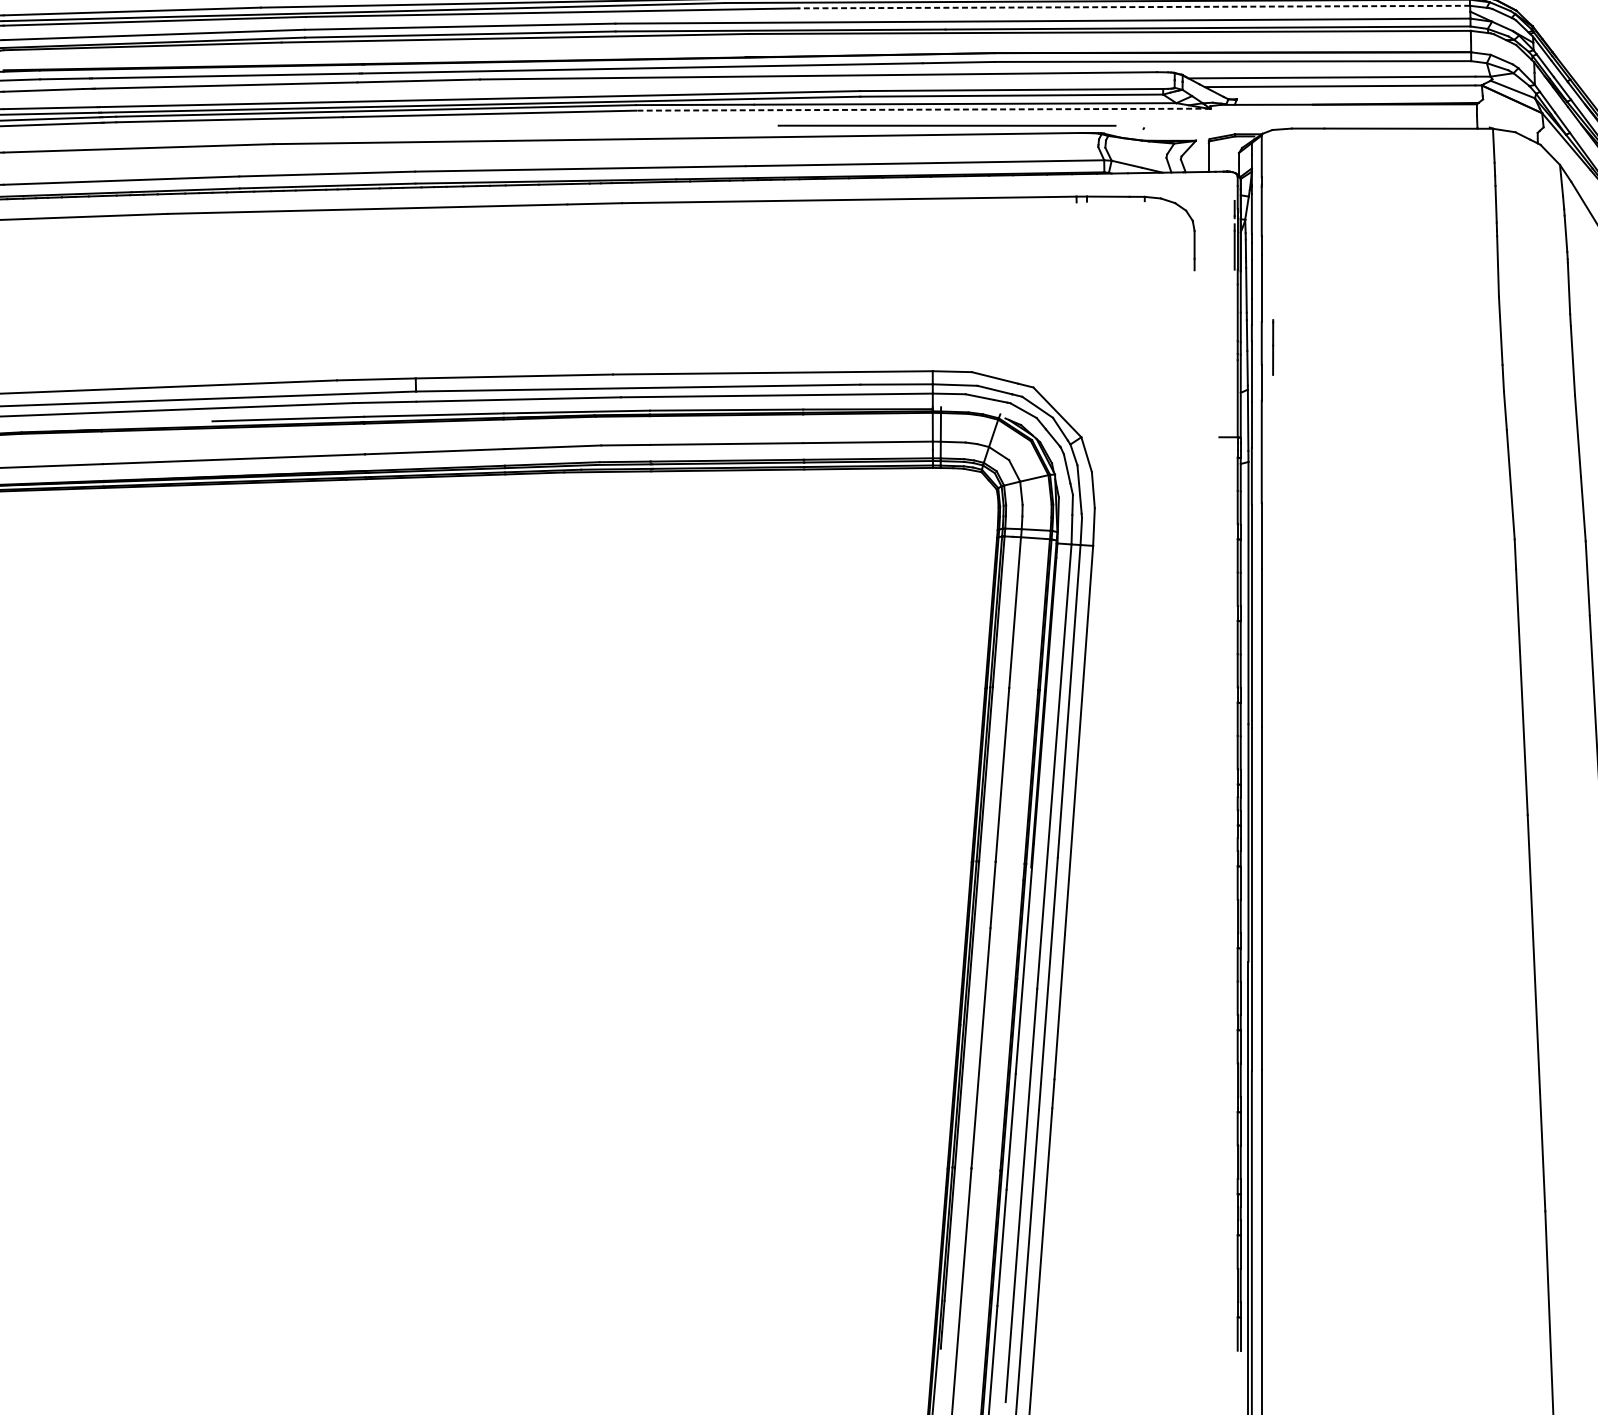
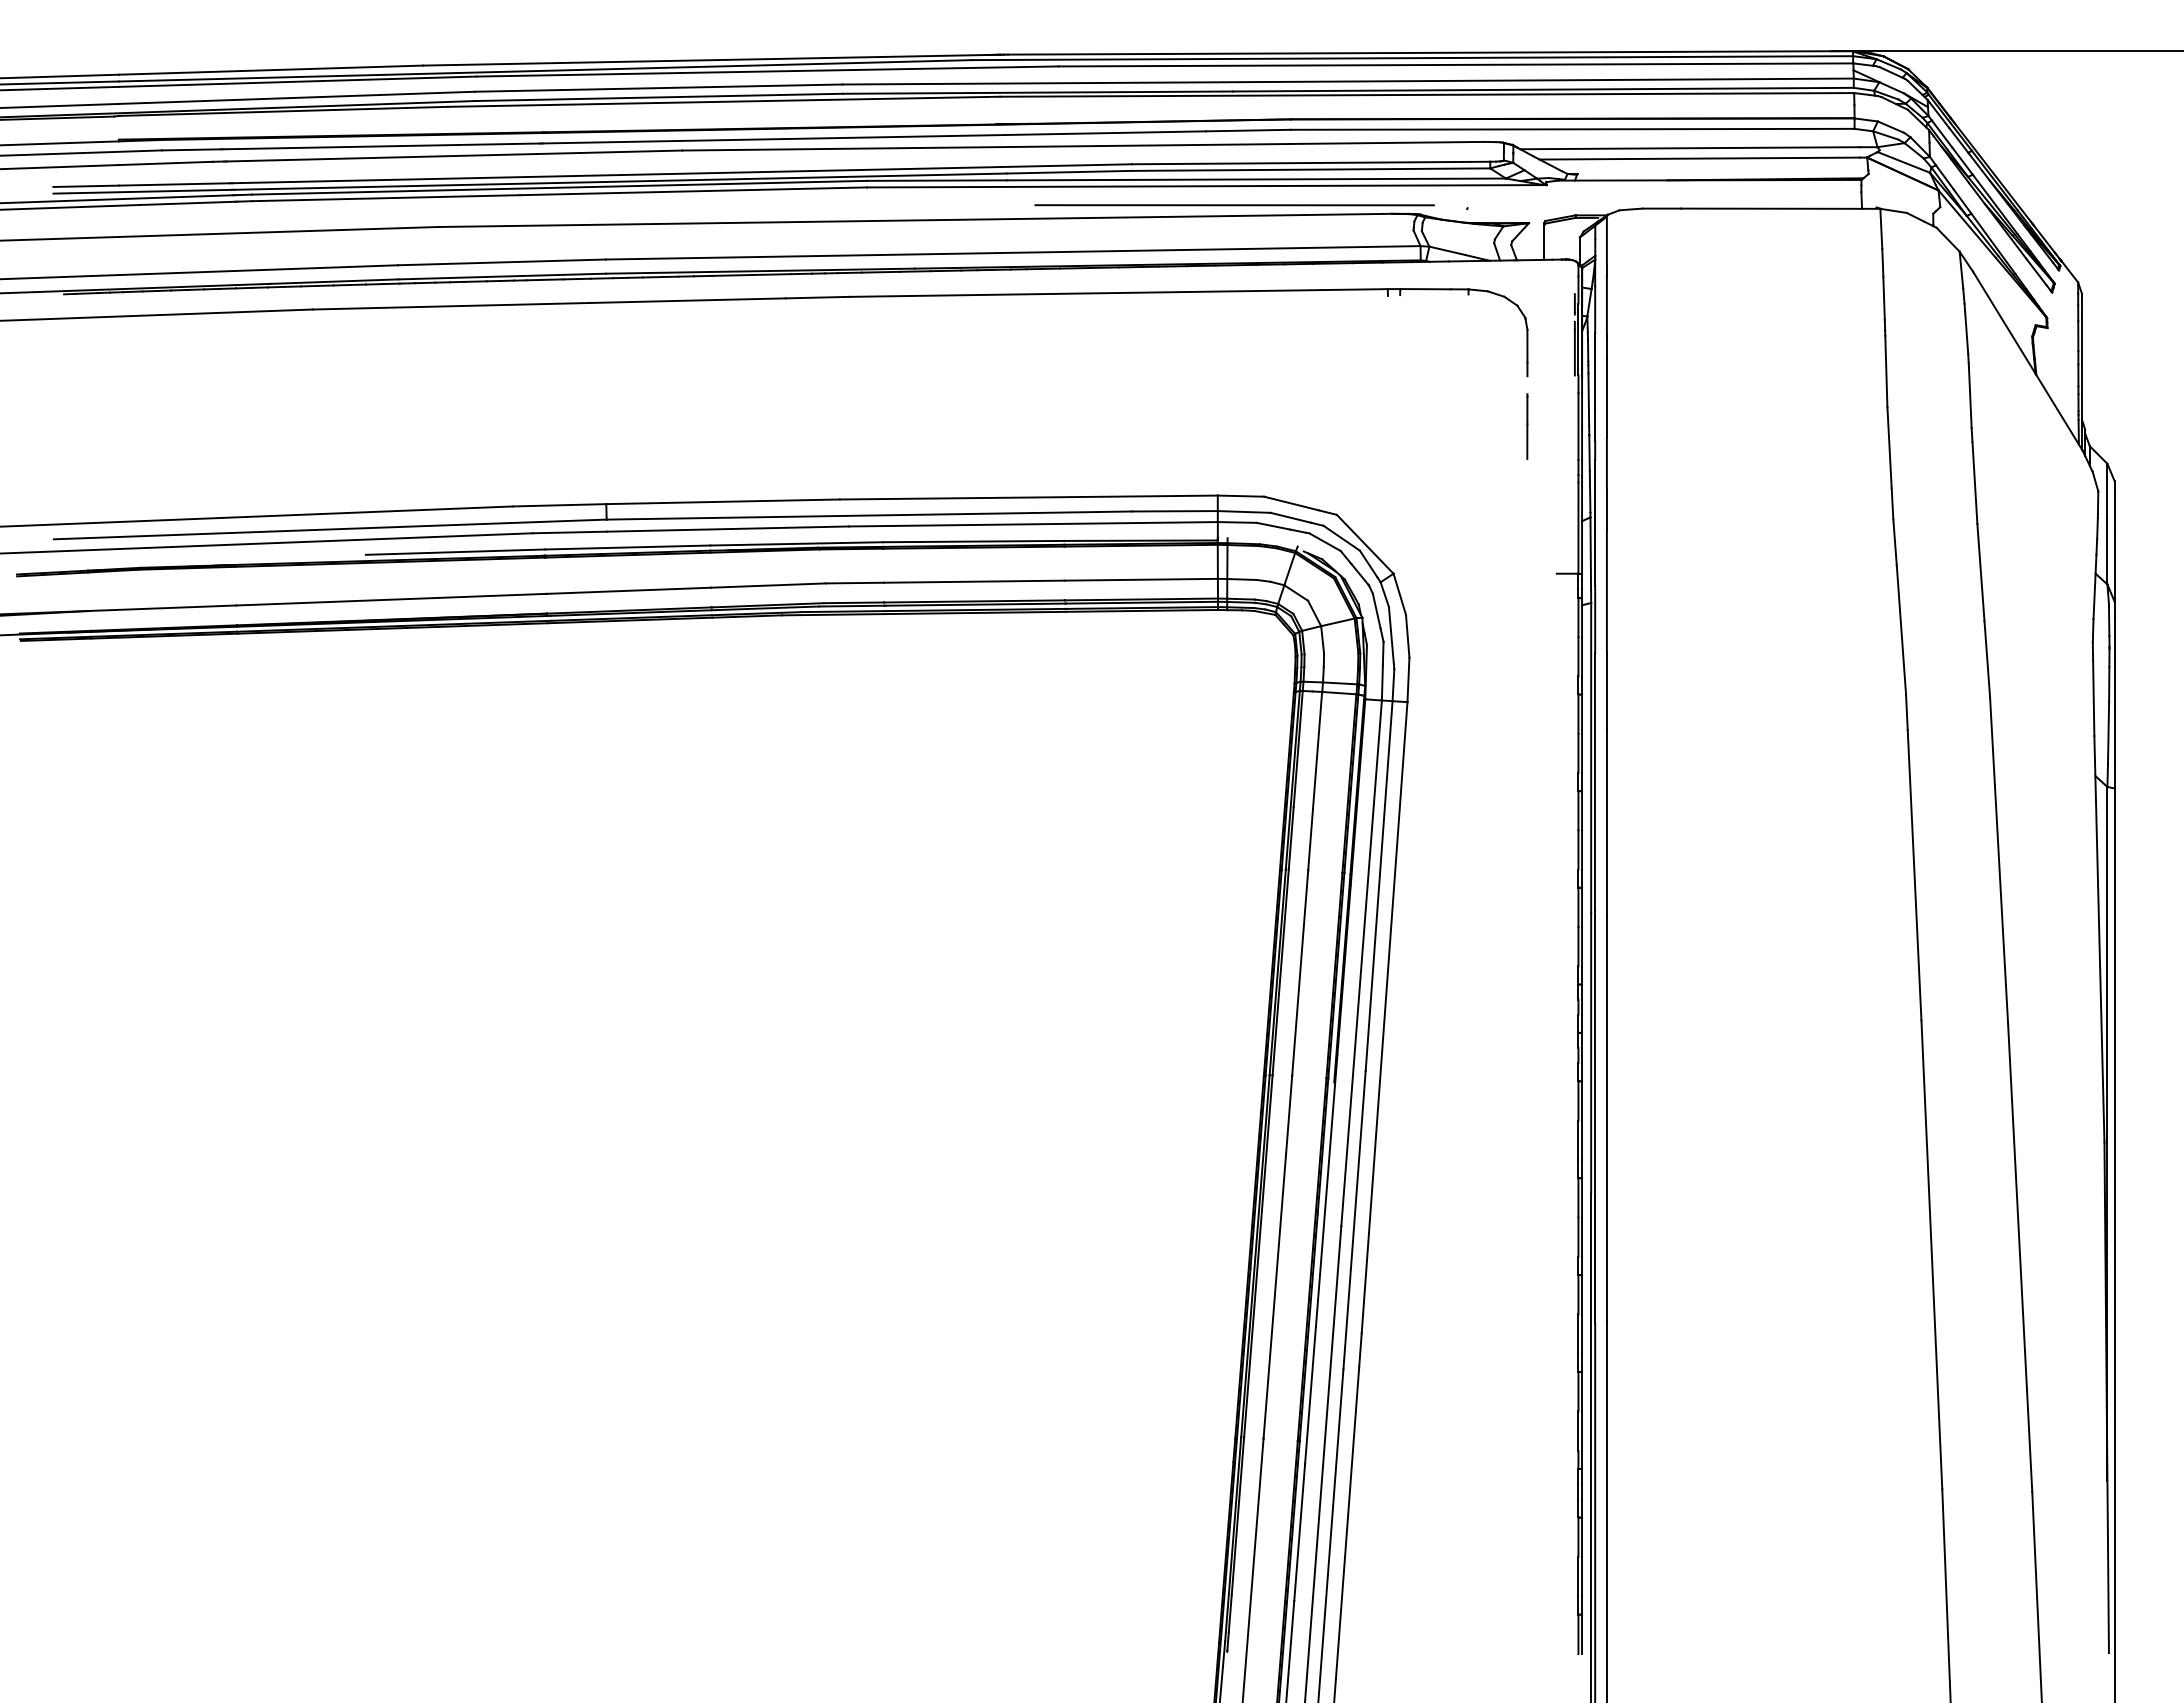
line: (1133, 6) -> (1455, 64), dashed -> solid
line: (923, 109) -> (1206, 186), dashed -> solid
line: (1273, 347) -> (1527, 426), moved

